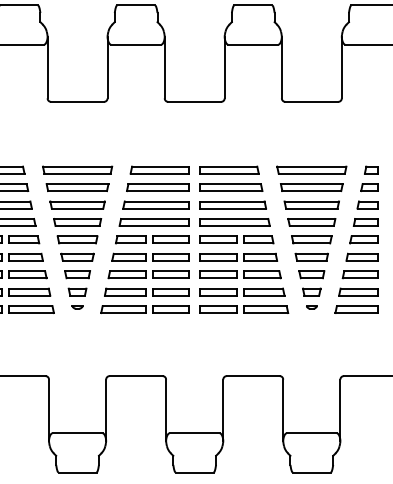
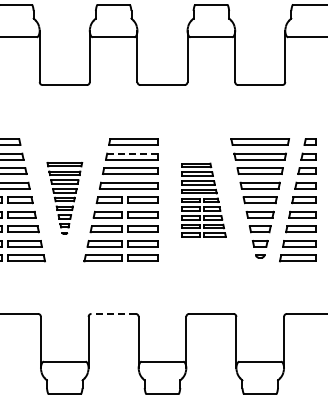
line: (159, 183) -> (133, 153), solid -> dashed
part: (77, 237) -> (64, 198), size x0.6
part: (243, 240) -> (203, 200), size x0.6
line: (135, 375) -> (113, 313), solid -> dashed

